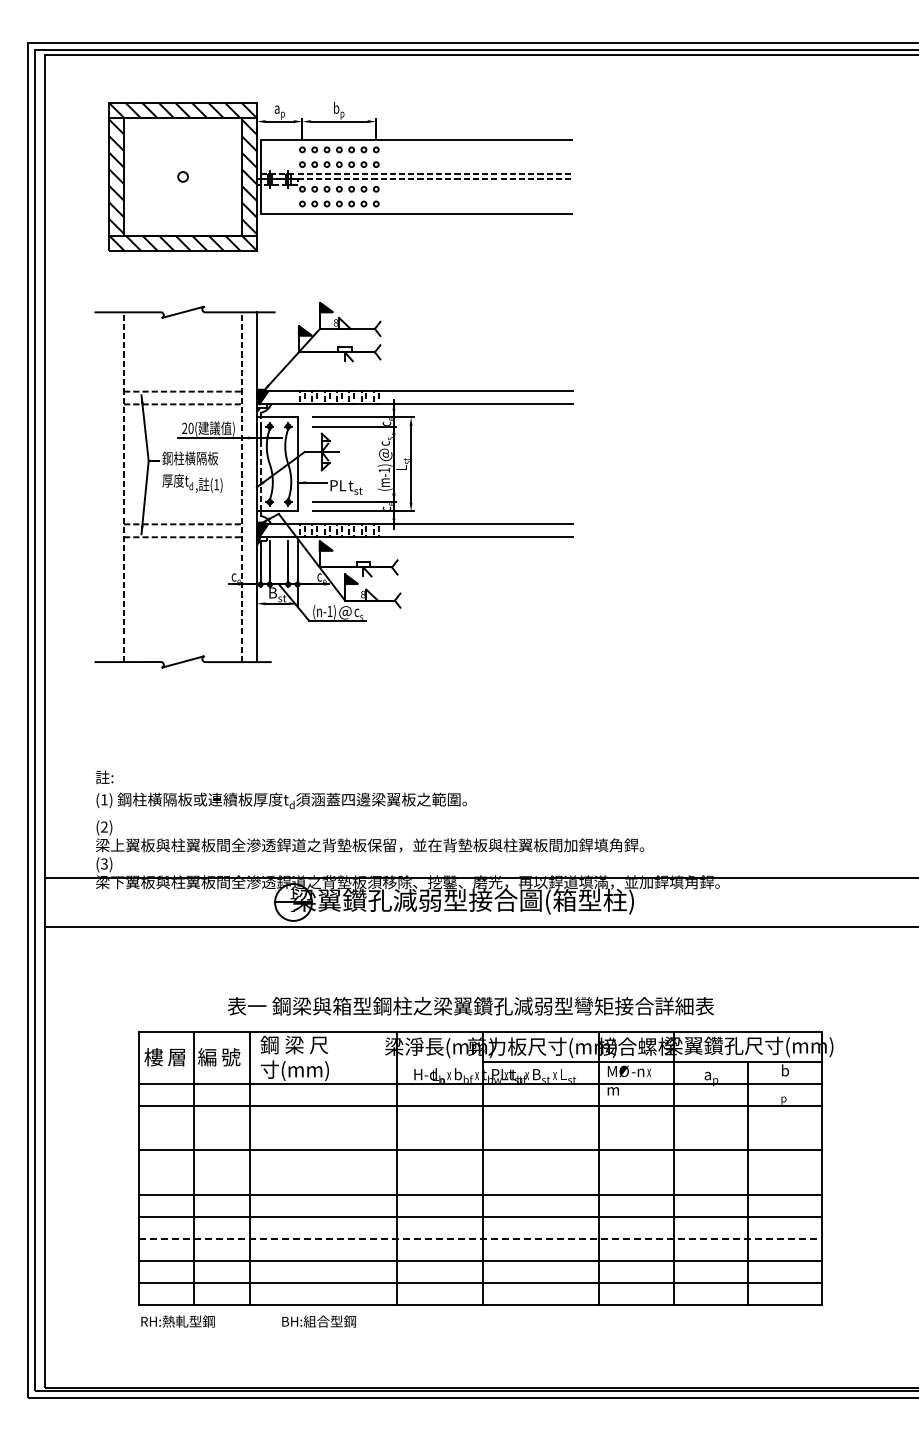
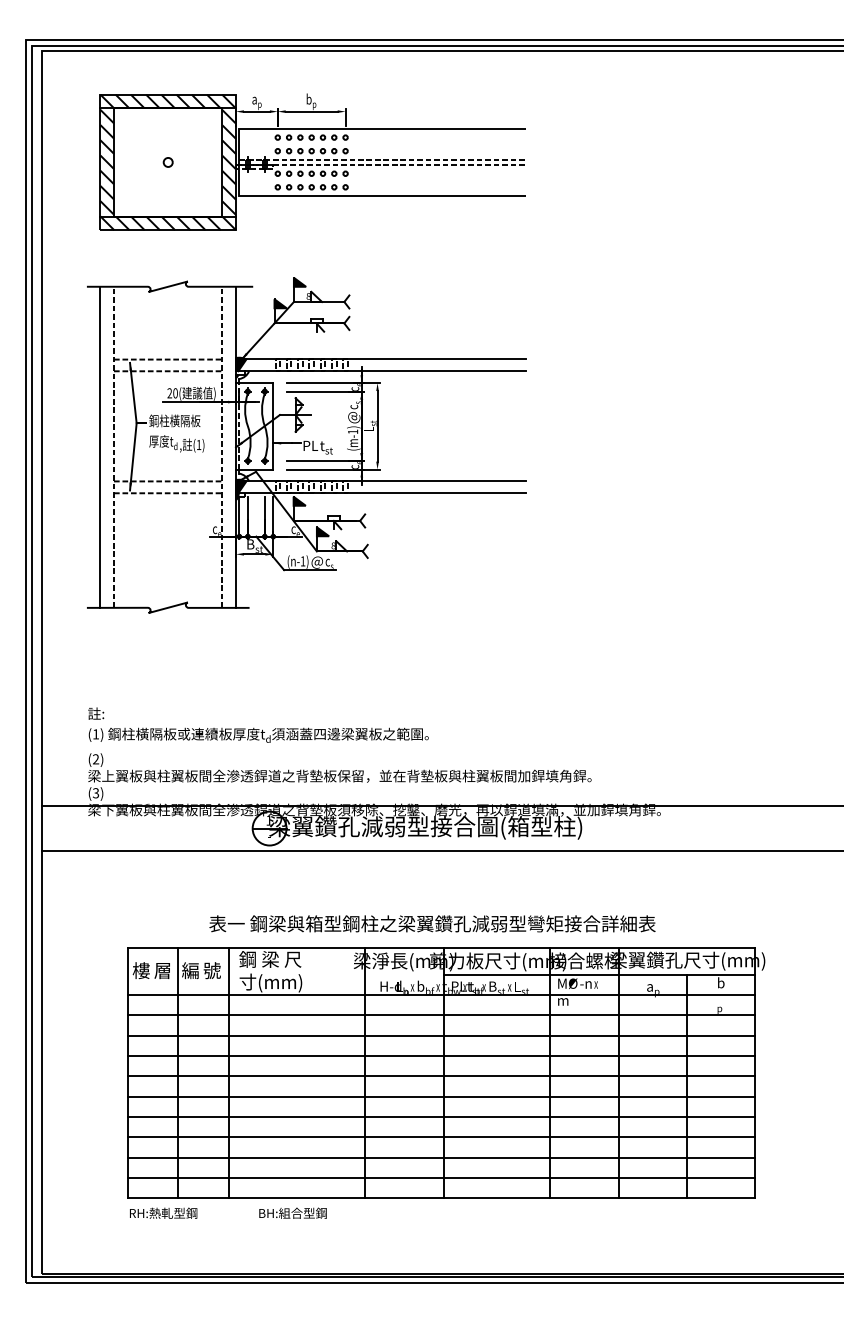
line: (109, 487) -> (100, 447), added
line: (479, 1128) -> (440, 1036), added
line: (479, 1172) -> (440, 1076), added
line: (480, 1238) -> (441, 1137), dashed -> solid

